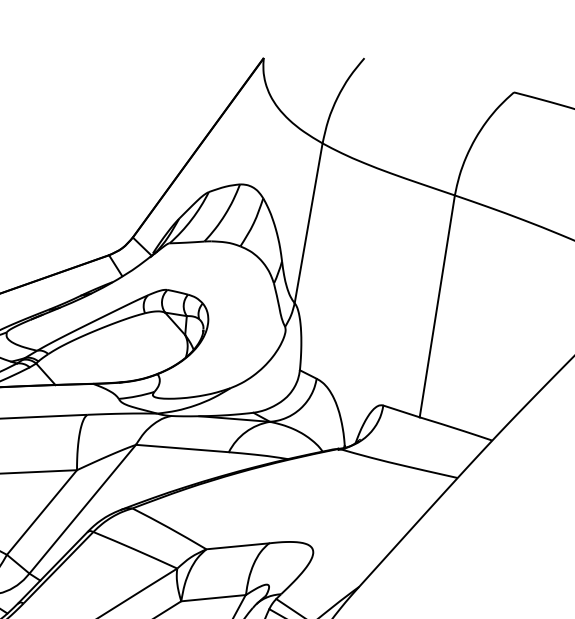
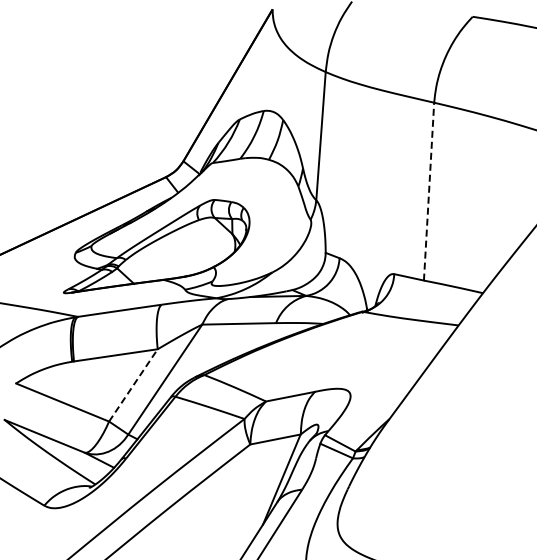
line: (437, 306) -> (429, 191), solid -> dashed
line: (42, 512) -> (133, 385), solid -> dashed

